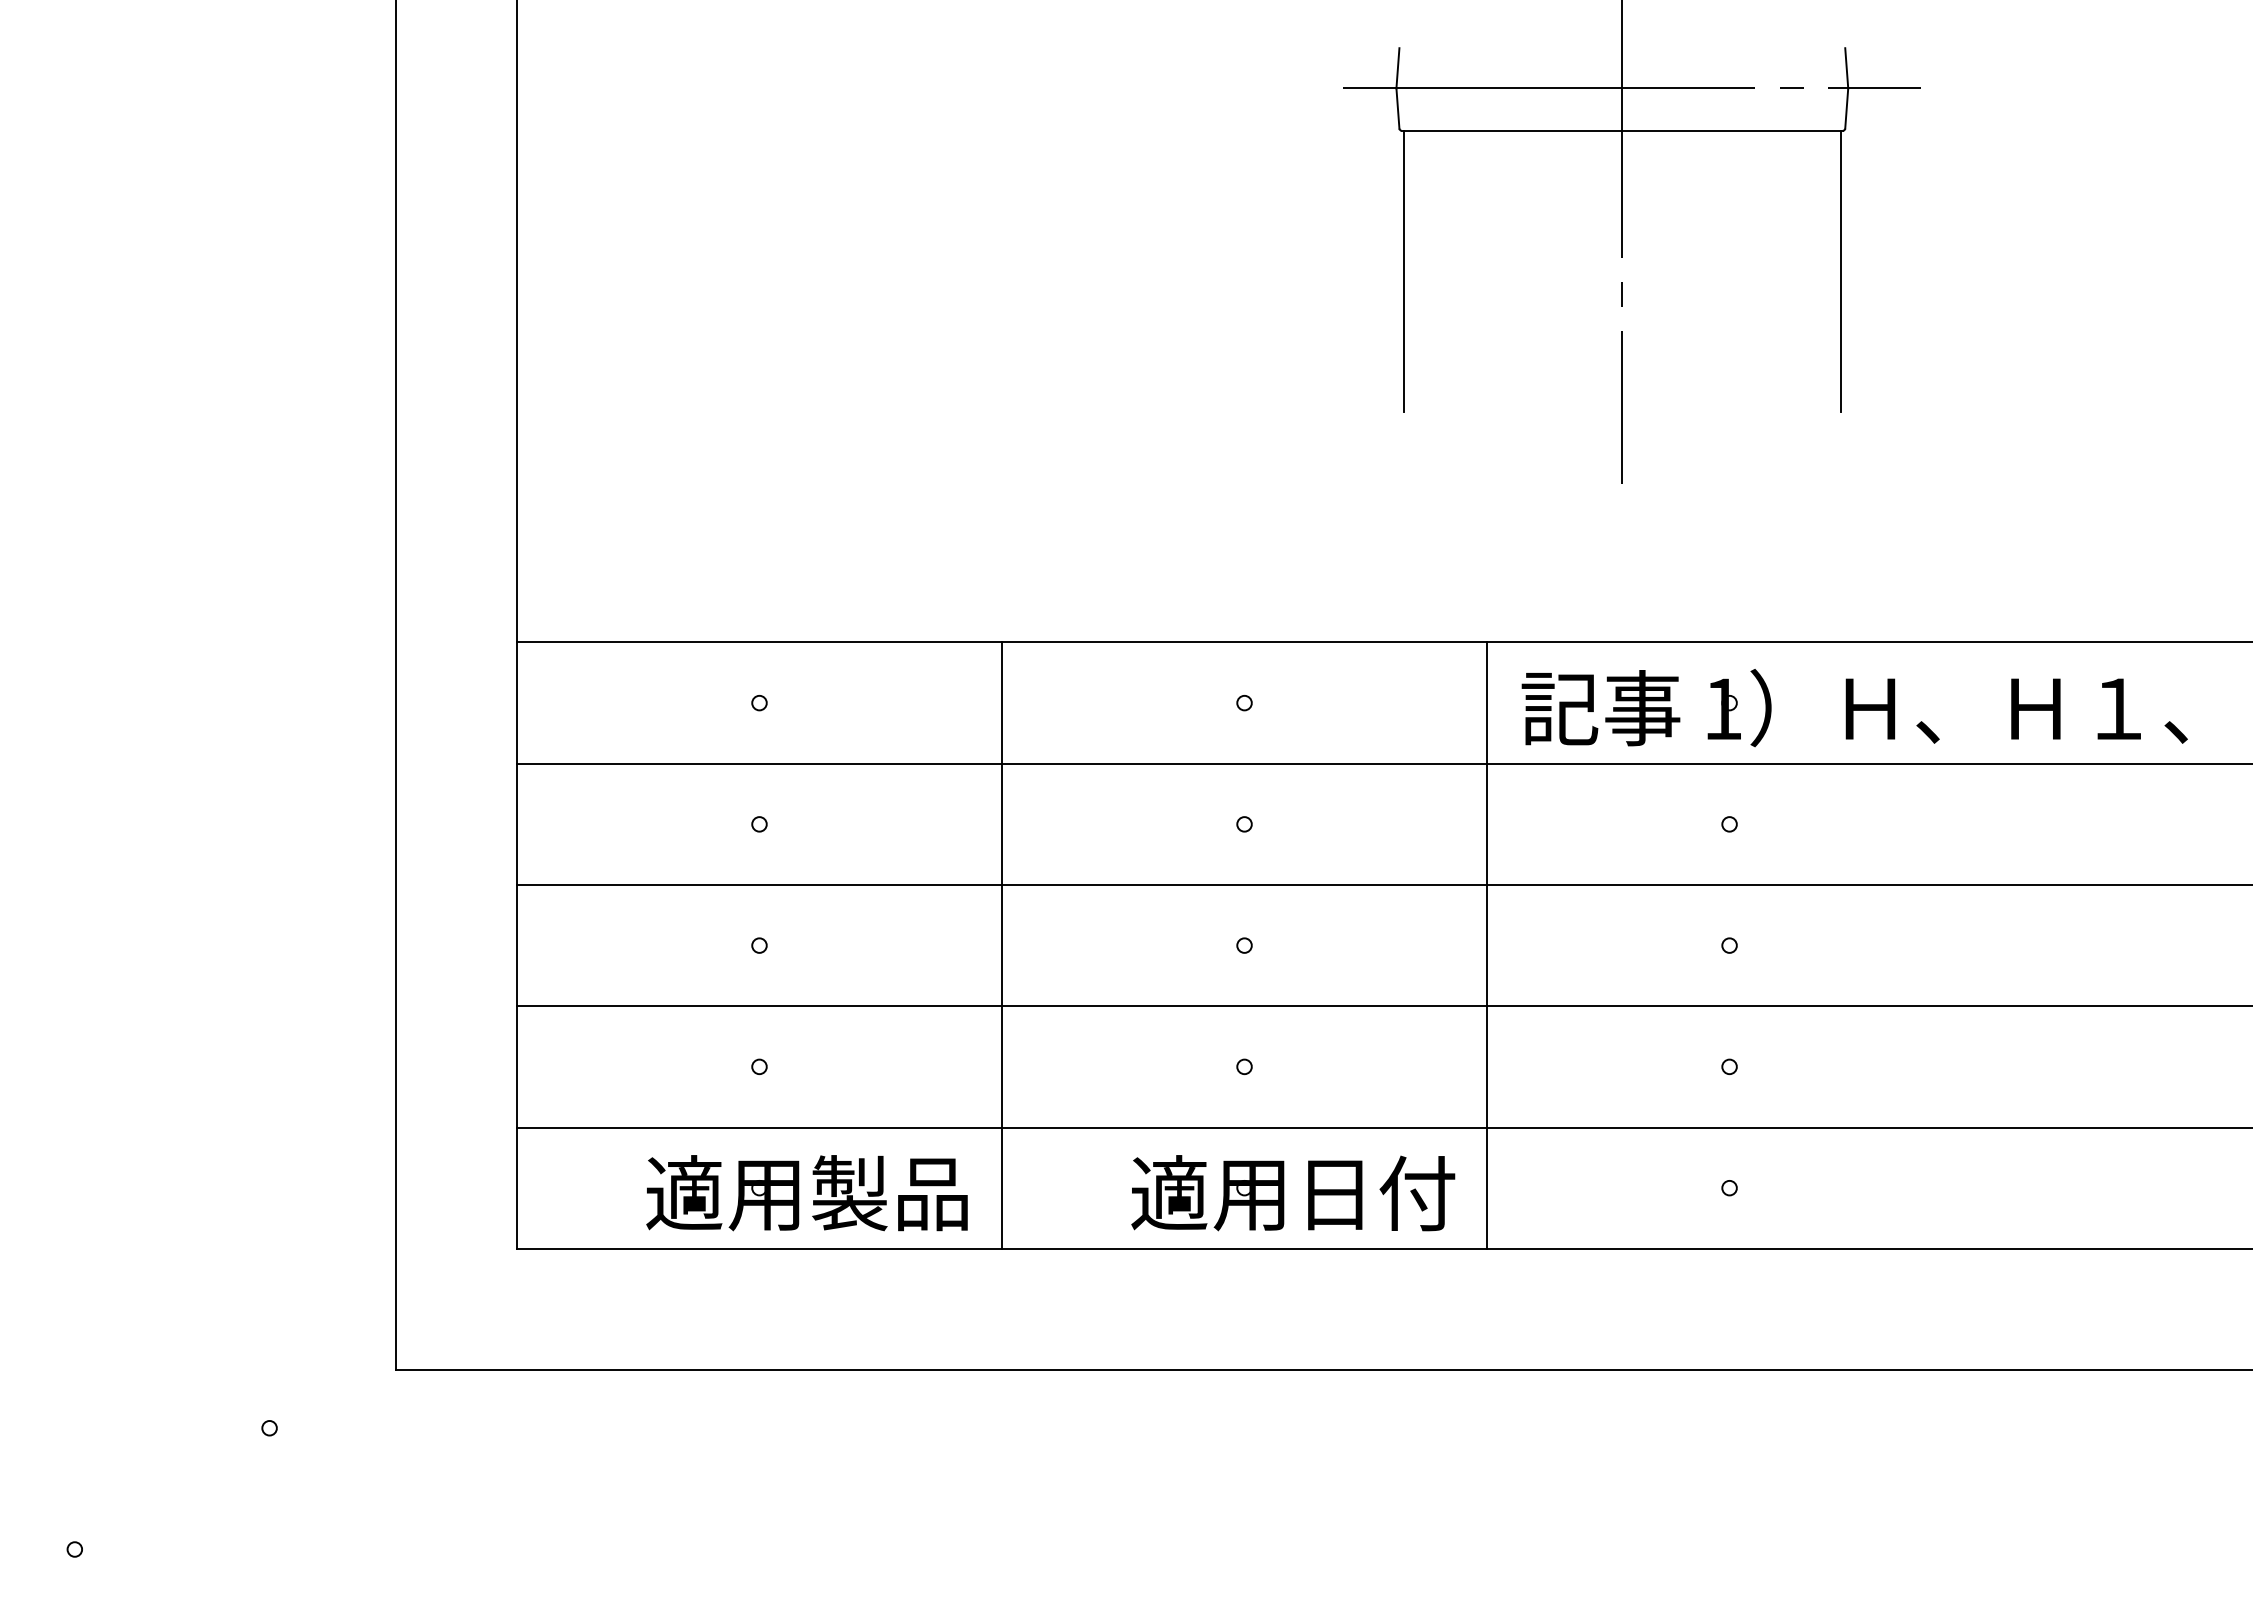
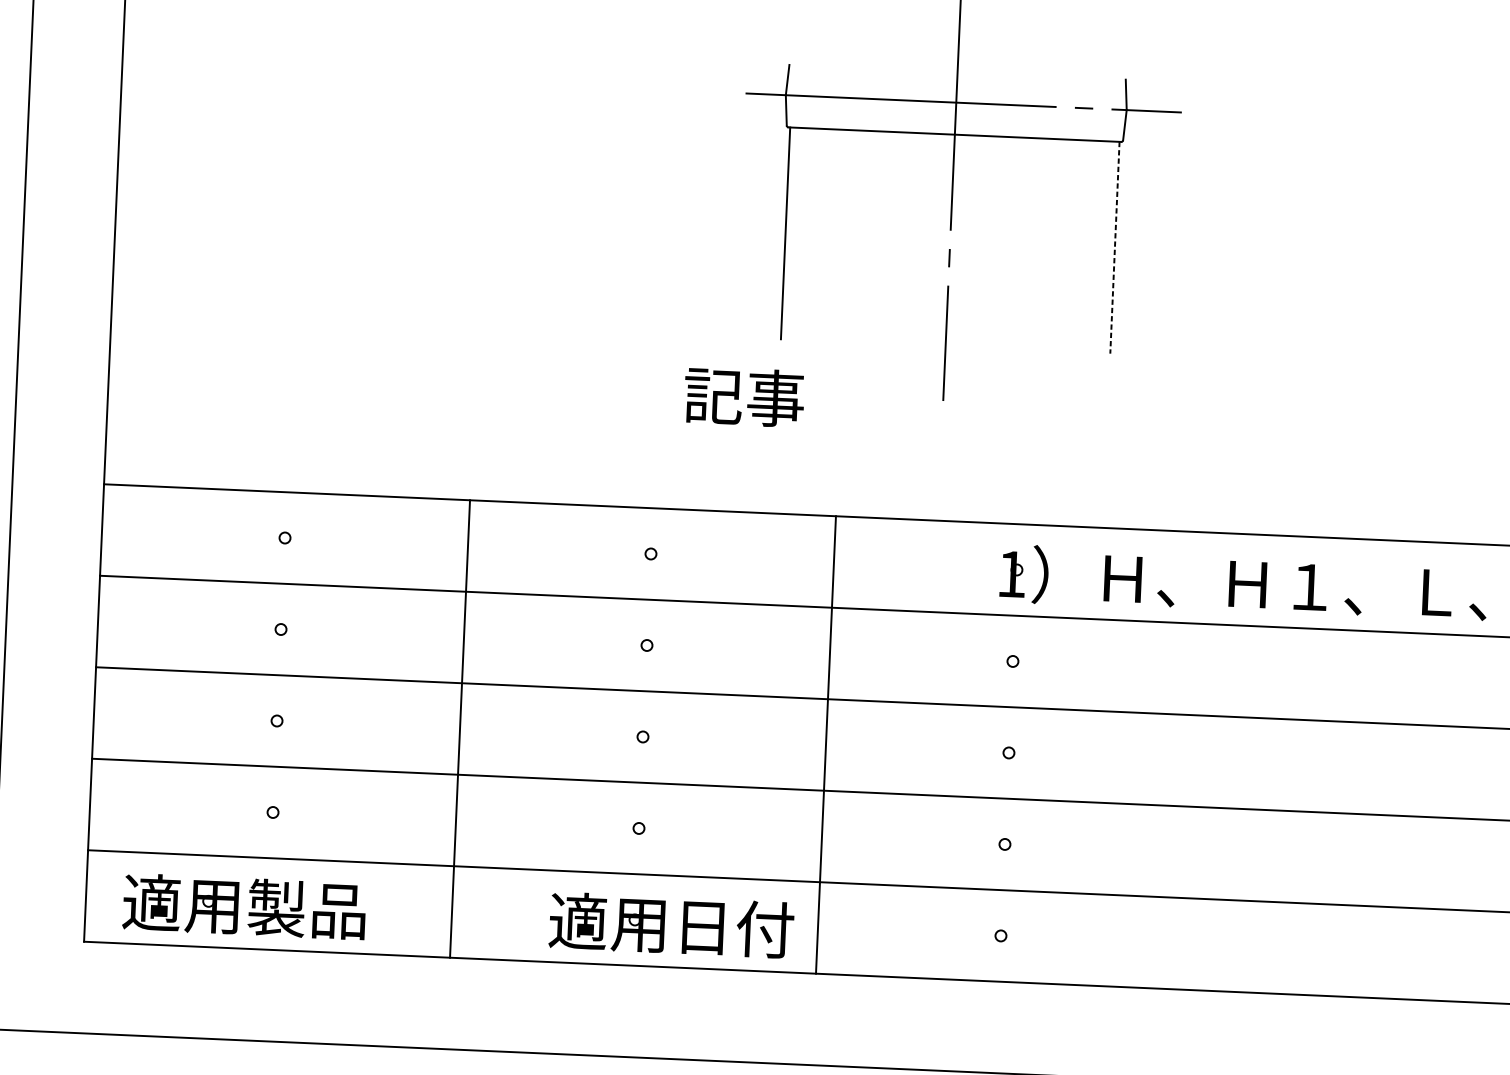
line: (1840, 271) -> (1114, 247), solid -> dashed
text: (1600, 708) -> (743, 397), moved
part: (799, 1193) -> (238, 906), moved

